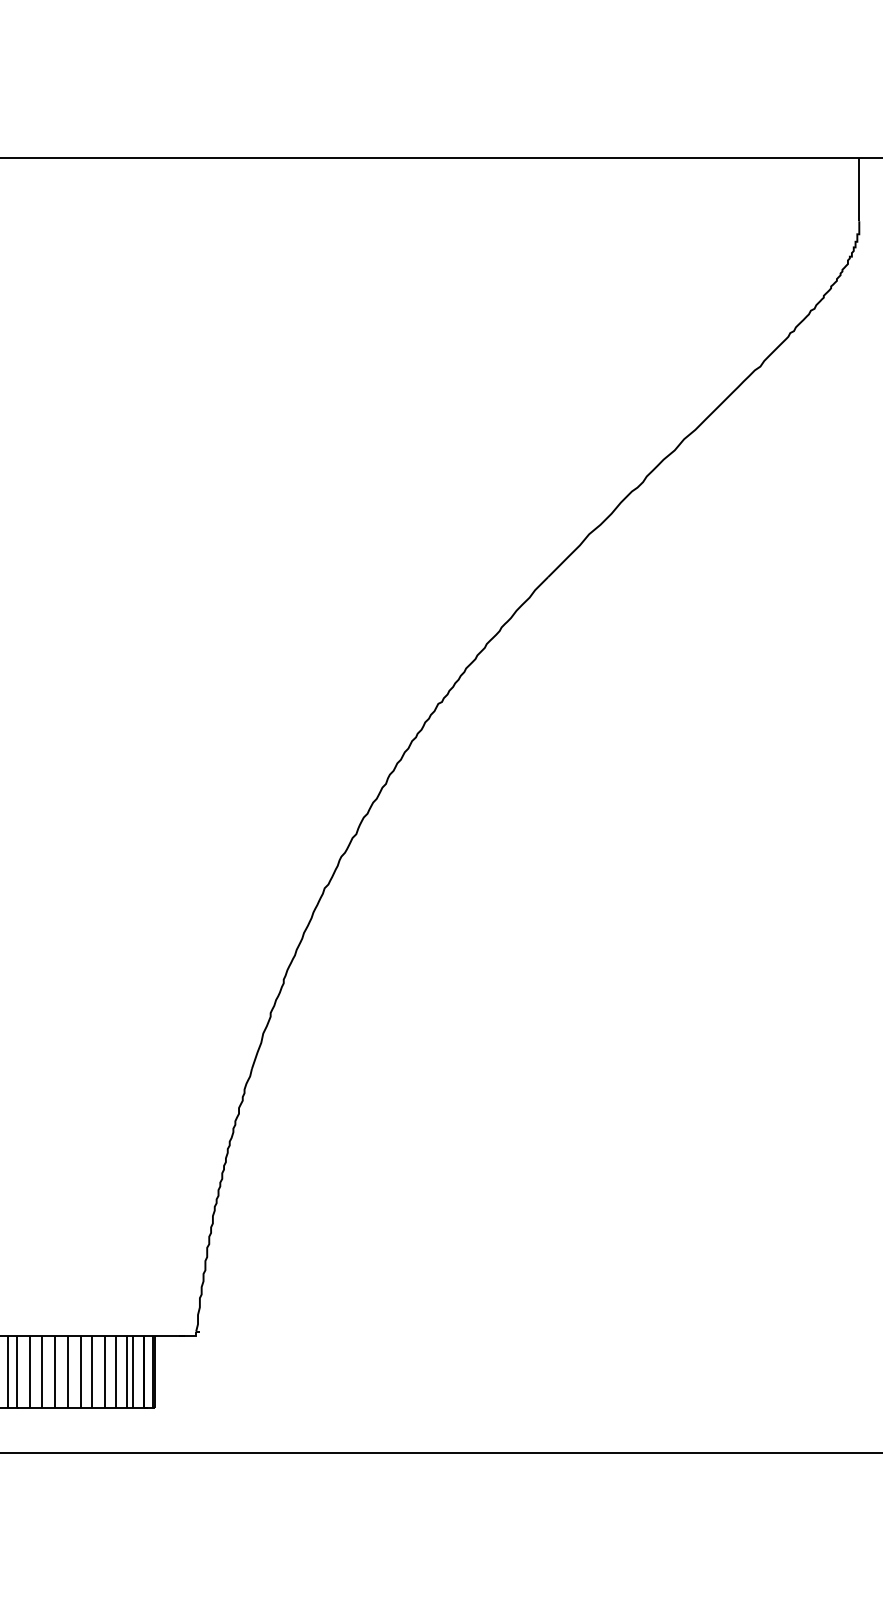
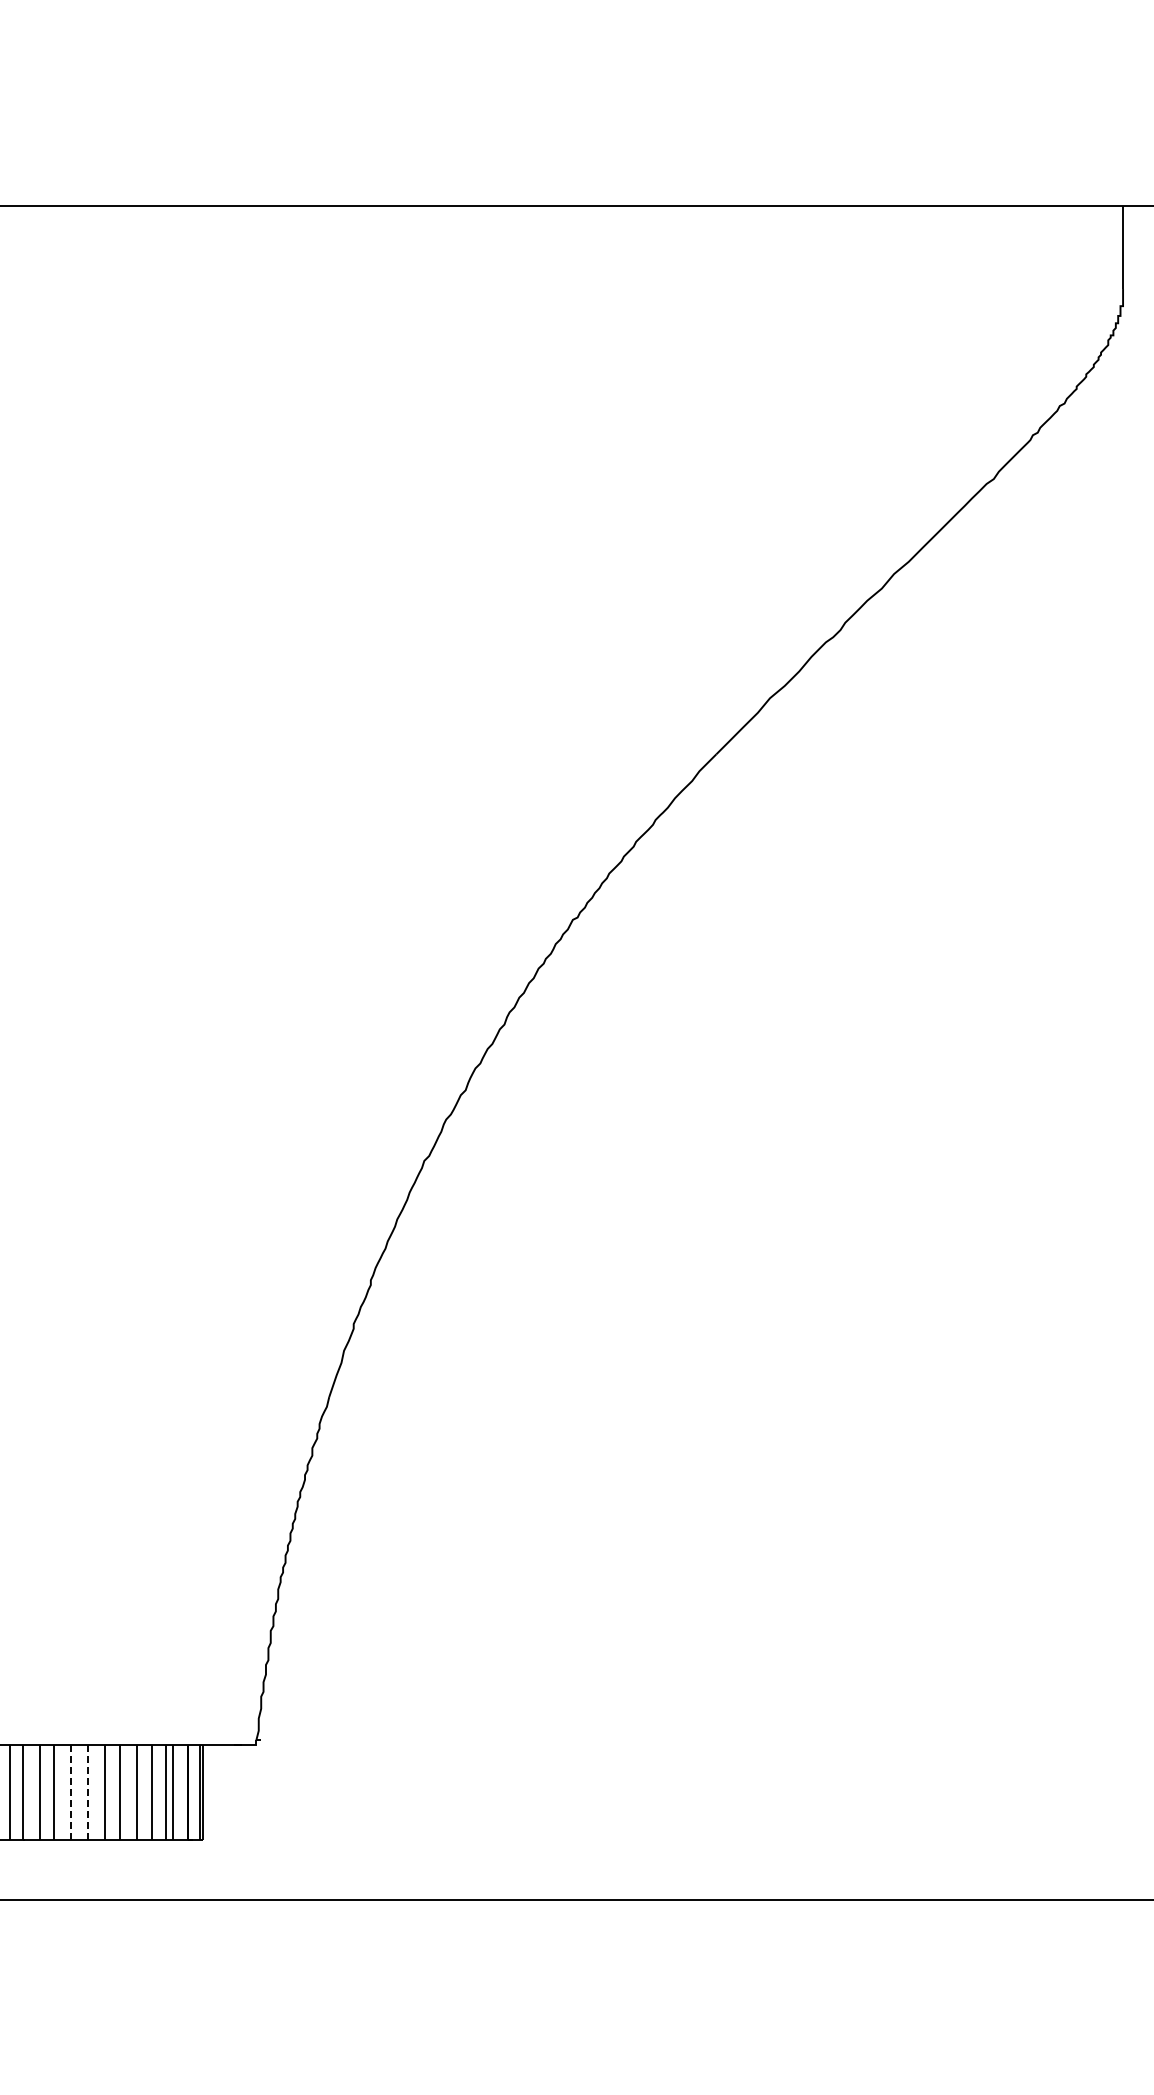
line: (54, 1371) -> (71, 1792), solid -> dashed
line: (67, 1372) -> (88, 1793), solid -> dashed

